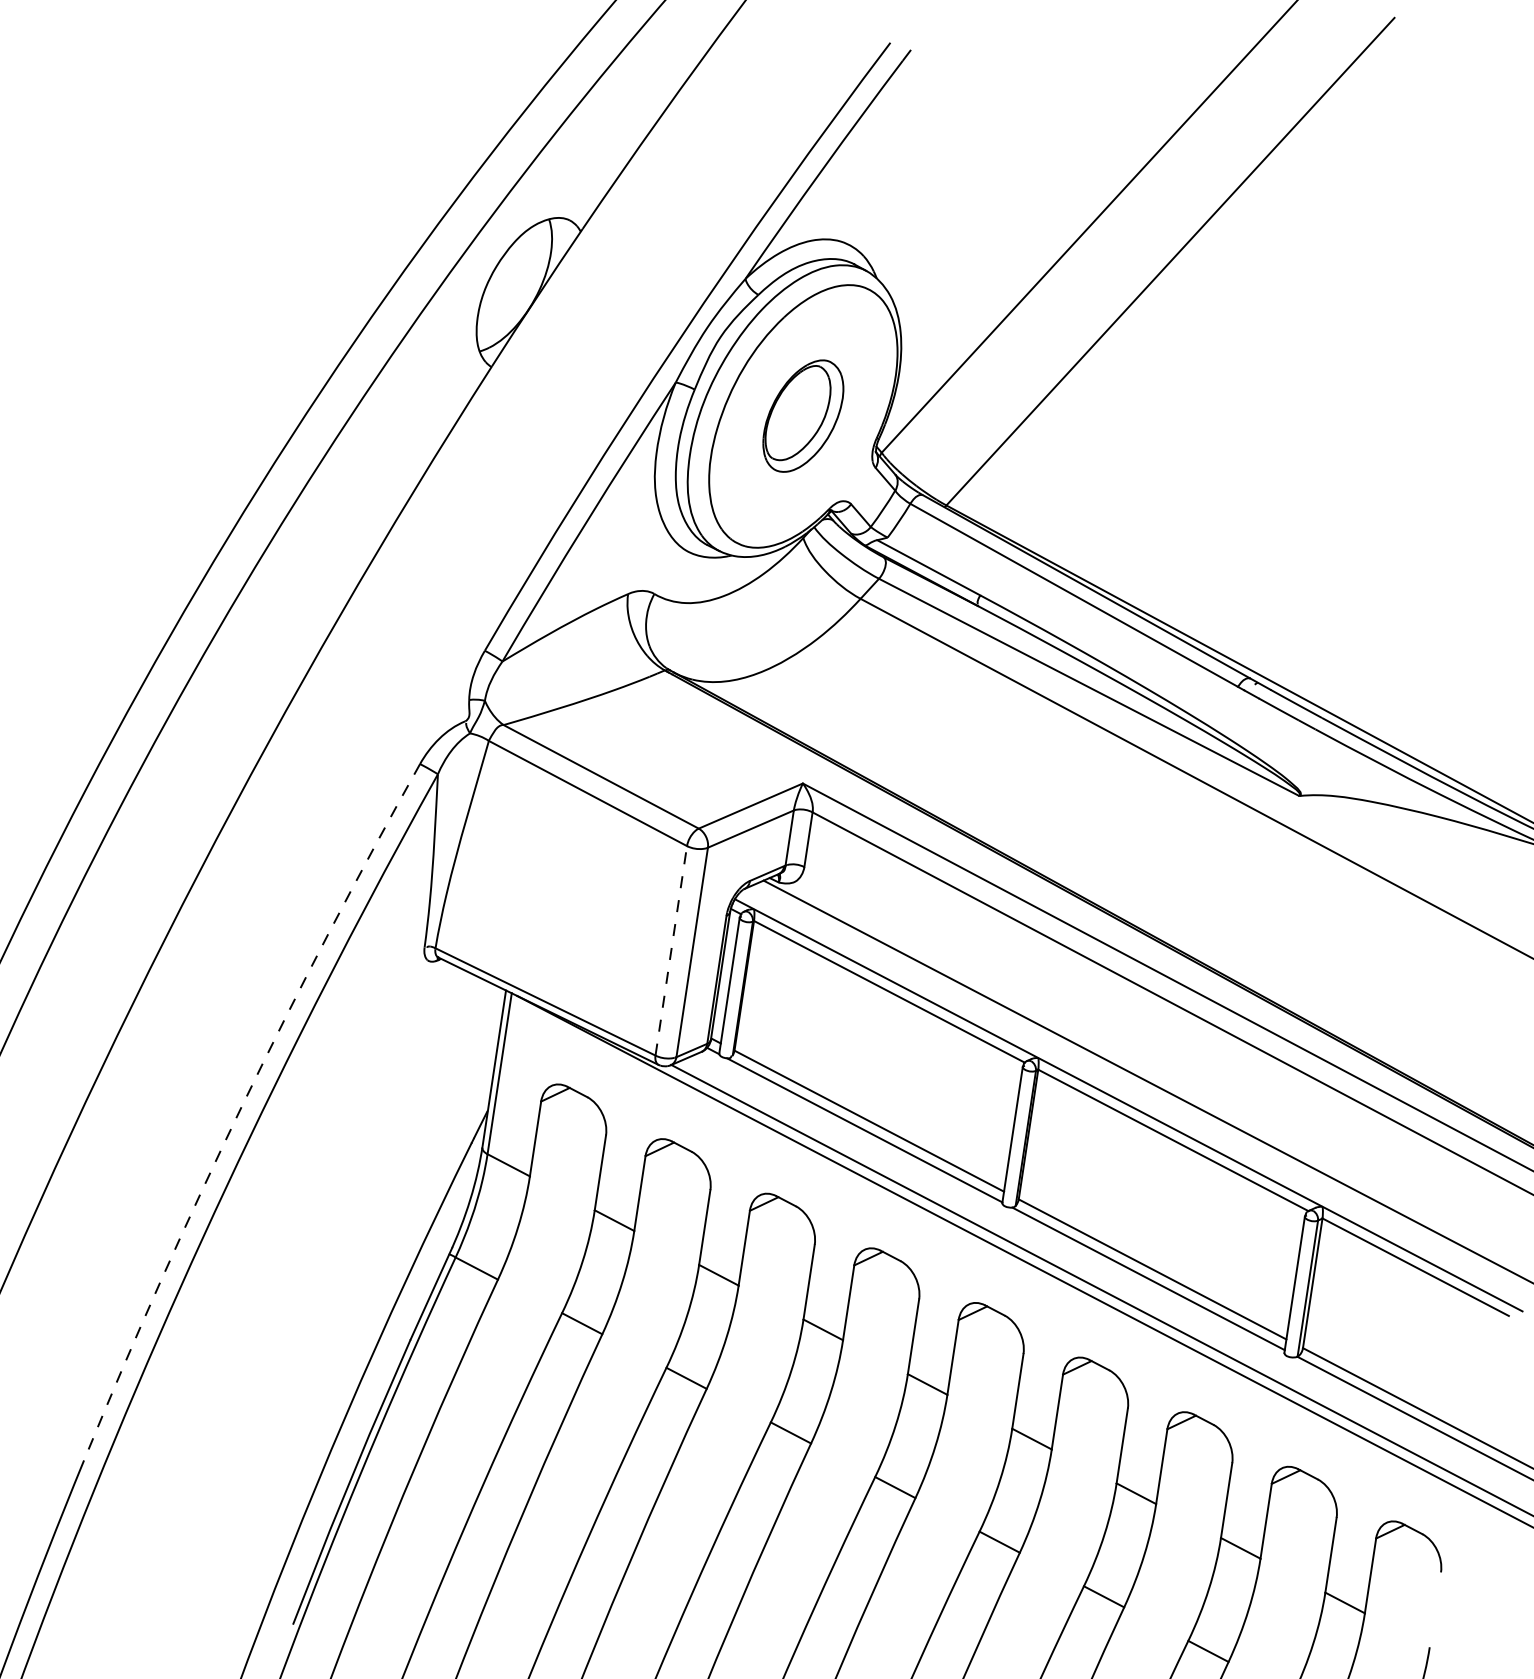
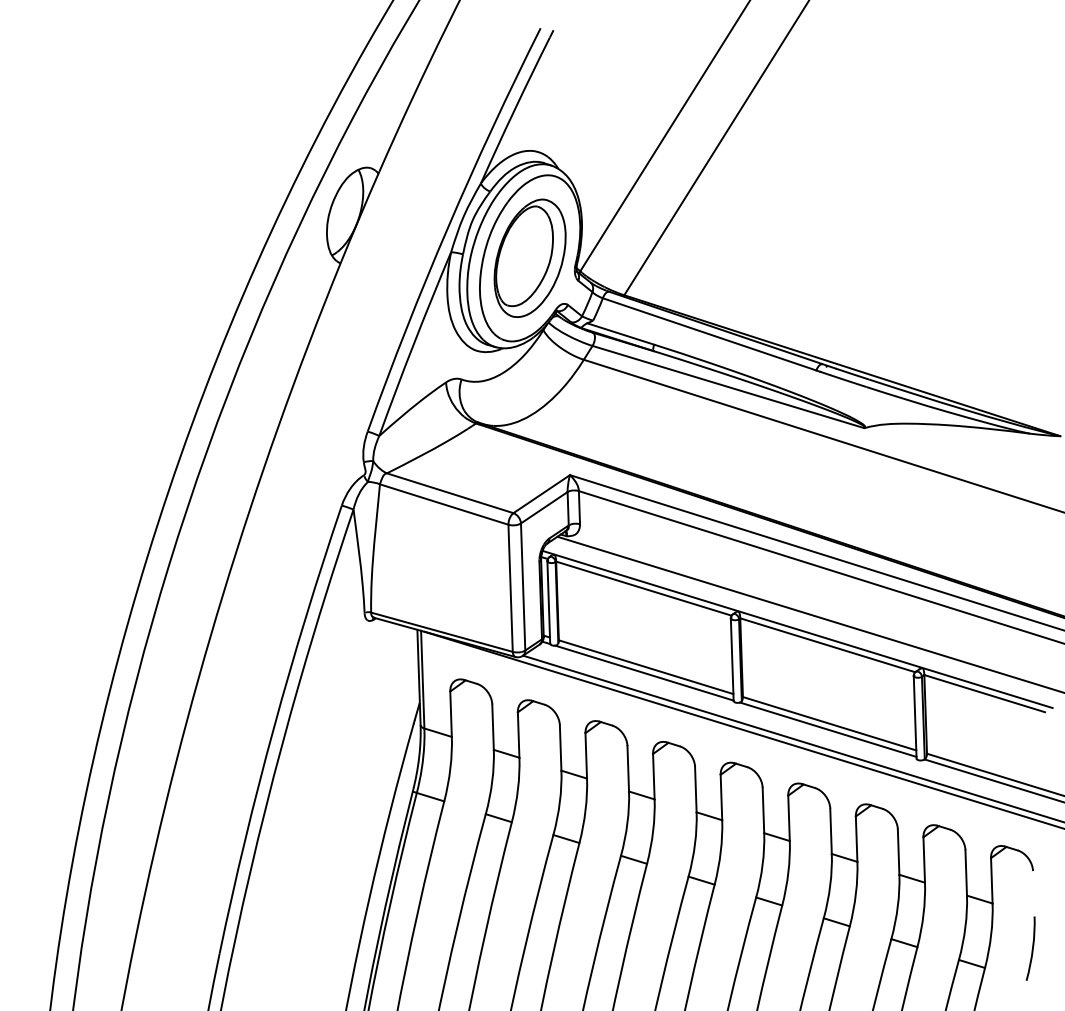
part: (802, 414) -> (529, 257), size x1.67
line: (671, 951) -> (510, 588), dashed -> solid
arc: (242, 1107) -> (274, 727), dashed -> solid

